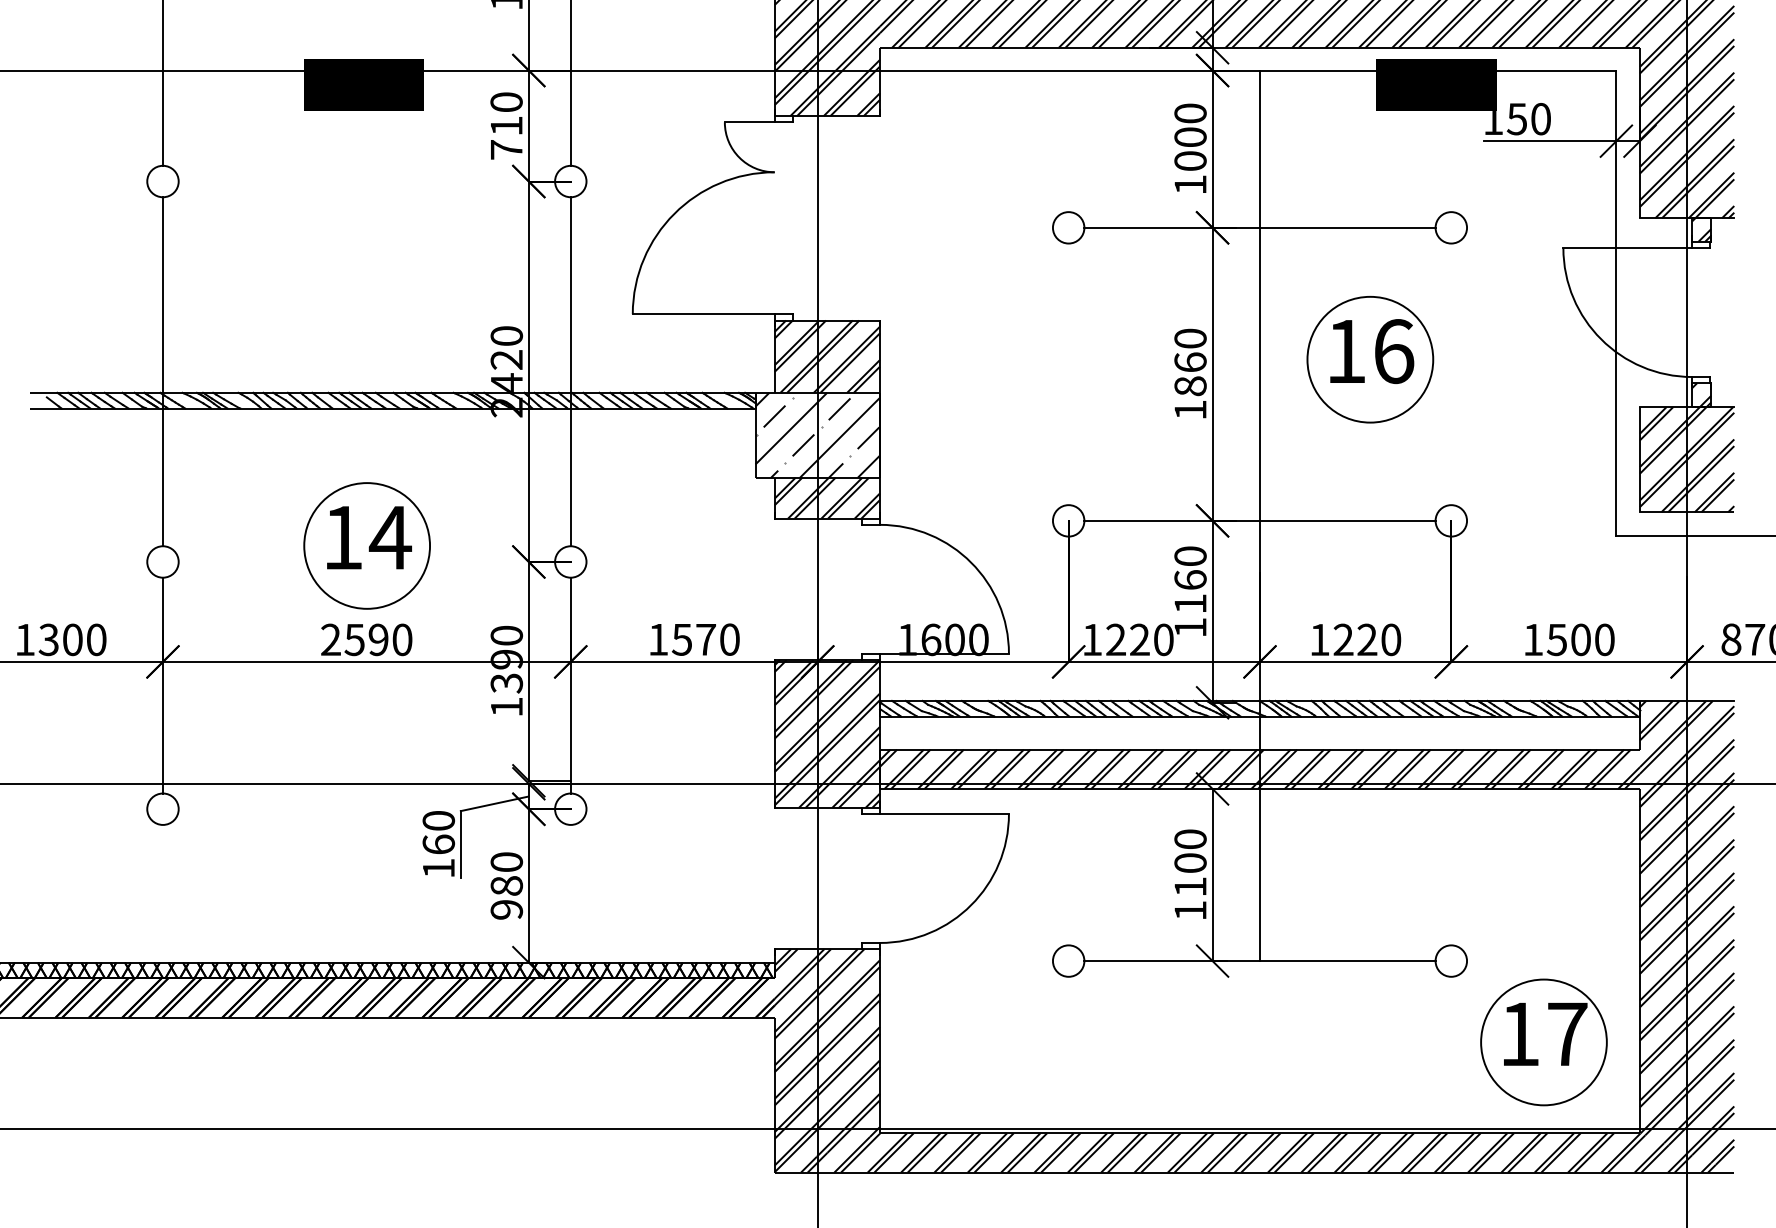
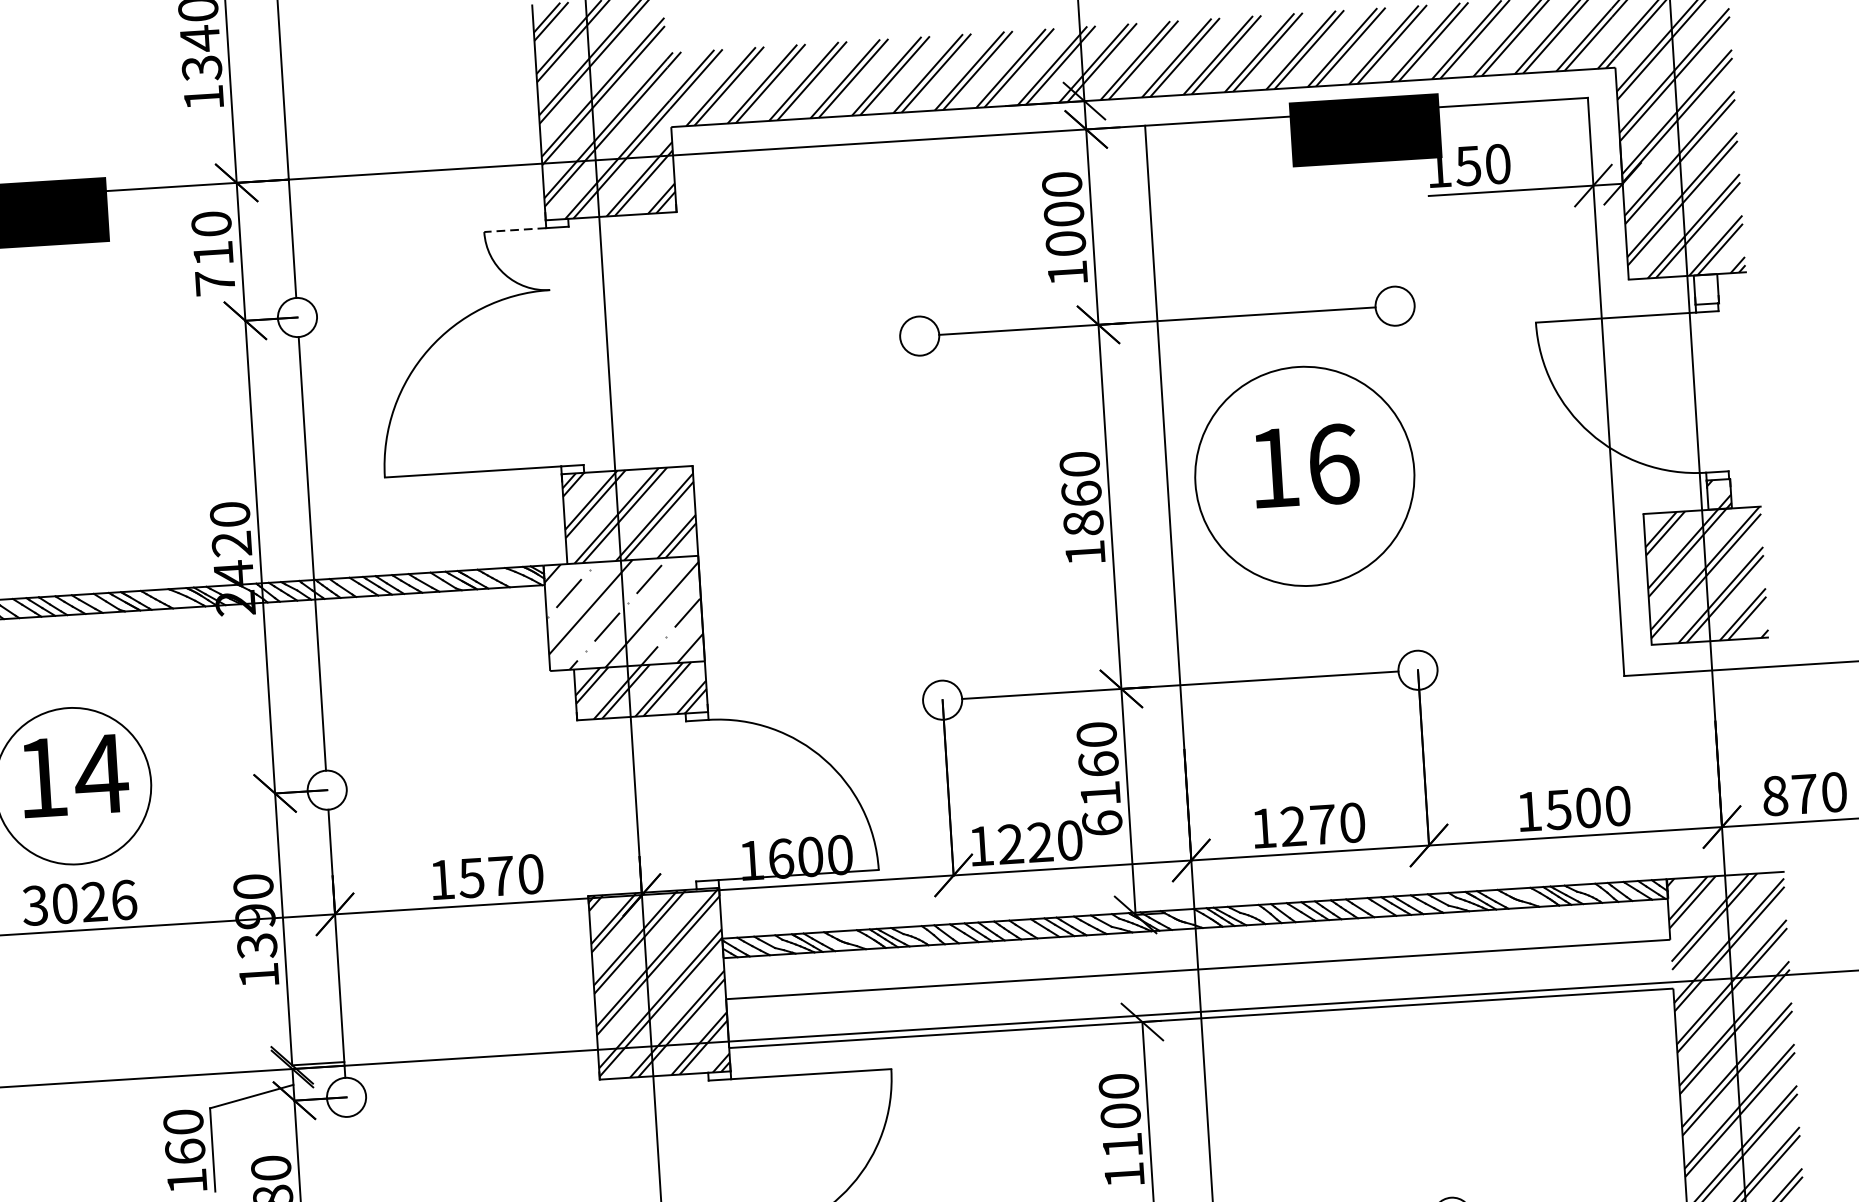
line: (749, 122) -> (514, 230), solid -> dashed
hatch: (1701, 229) -> (1706, 288), removed
circle: (1370, 359) -> (1304, 476), size x1.4
text: (1190, 627) -> (1102, 823), 1160 -> 6160
text: (366, 639) -> (79, 902), 2590 -> 3026
text: (1367, 639) -> (1323, 824), 1220 -> 1270
hatch: (1259, 768) -> (1199, 992), removed

